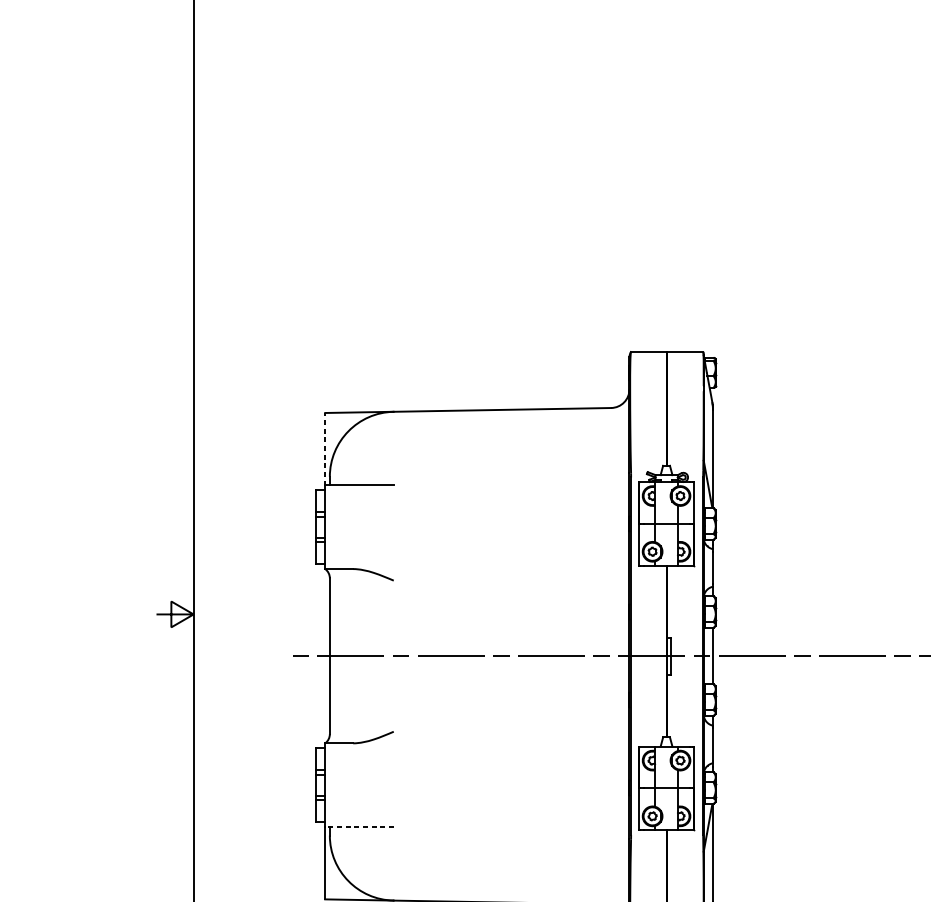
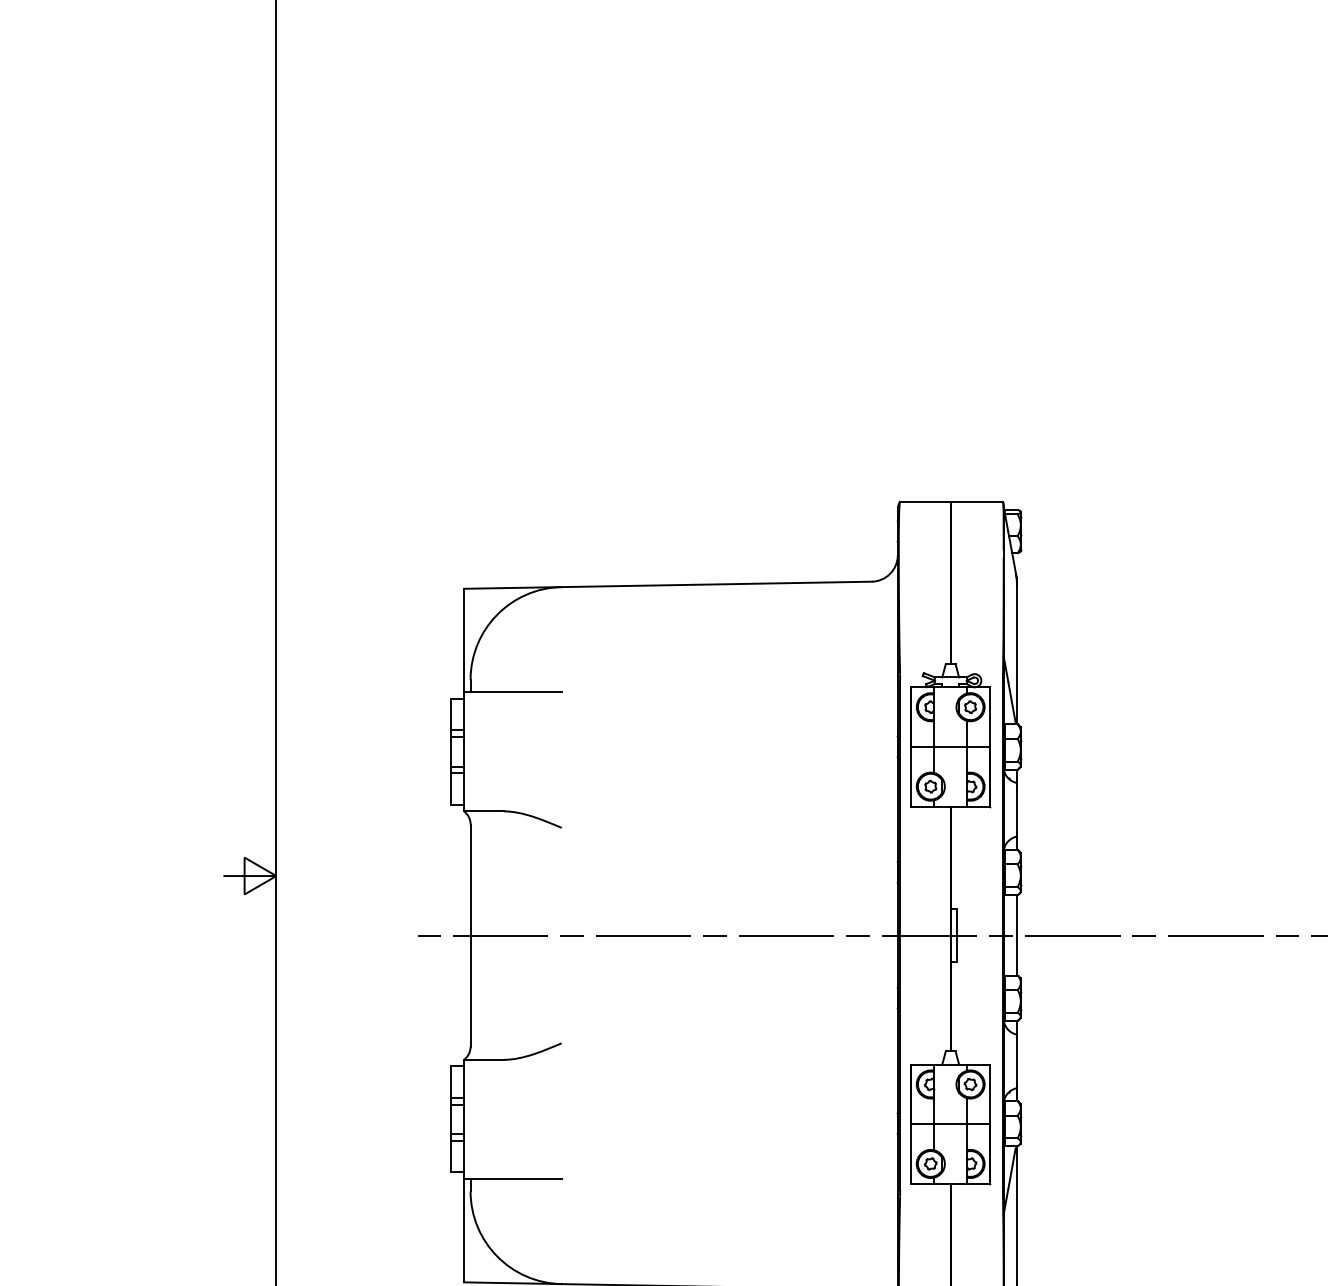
line: (324, 449) -> (463, 640), dashed -> solid
line: (359, 827) -> (512, 1179), dashed -> solid

